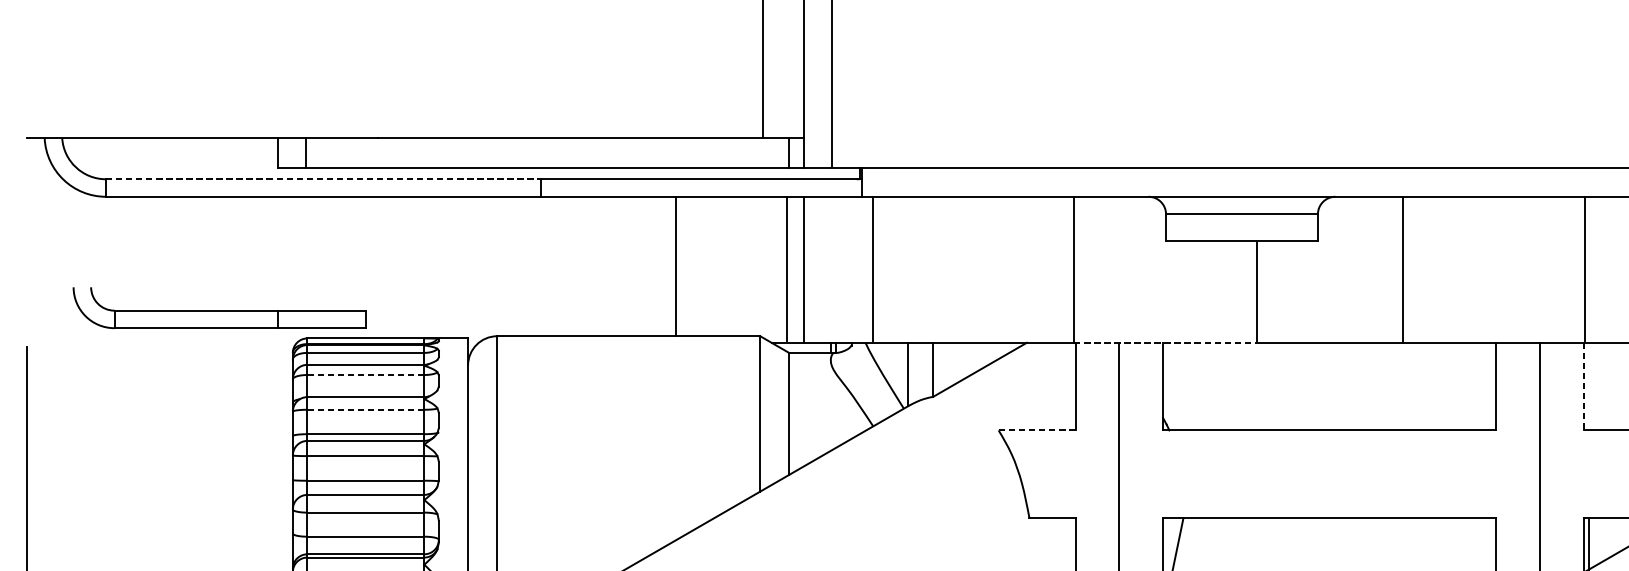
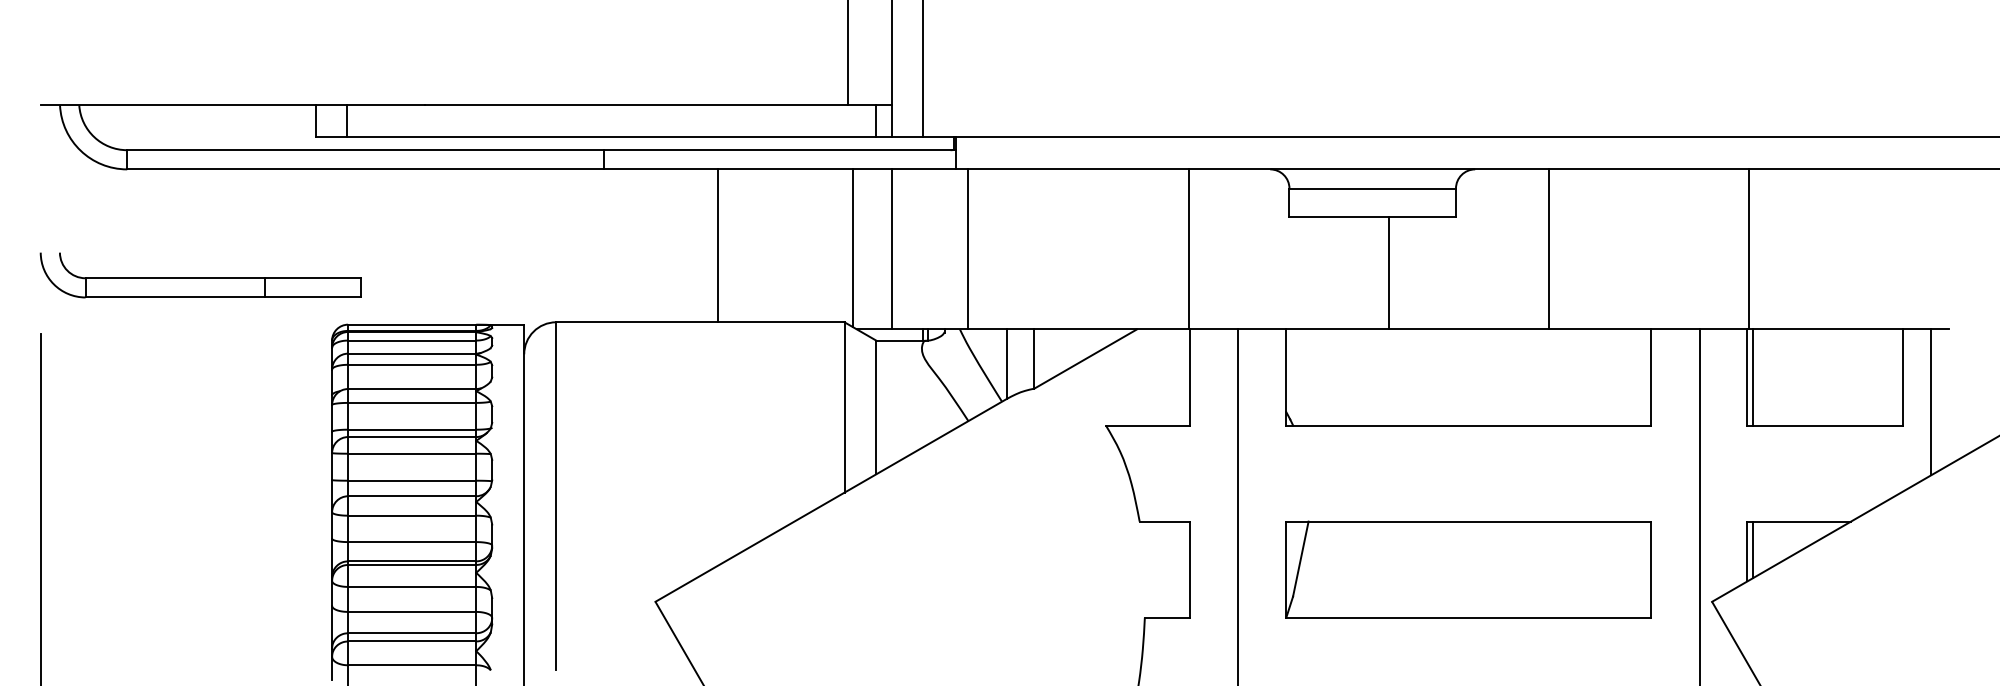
line: (323, 179) -> (365, 150), dashed -> solid
line: (676, 266) -> (718, 245), moved
line: (786, 268) -> (852, 248), moved
part: (219, 308) -> (200, 275), moved
line: (1166, 342) -> (1289, 329), dashed -> solid
line: (365, 374) -> (411, 364), dashed -> solid
line: (1588, 386) -> (1752, 377), added
line: (1583, 387) -> (1747, 378), dashed -> solid
line: (365, 409) -> (411, 402), dashed -> solid
line: (1036, 430) -> (1147, 425), dashed -> solid

